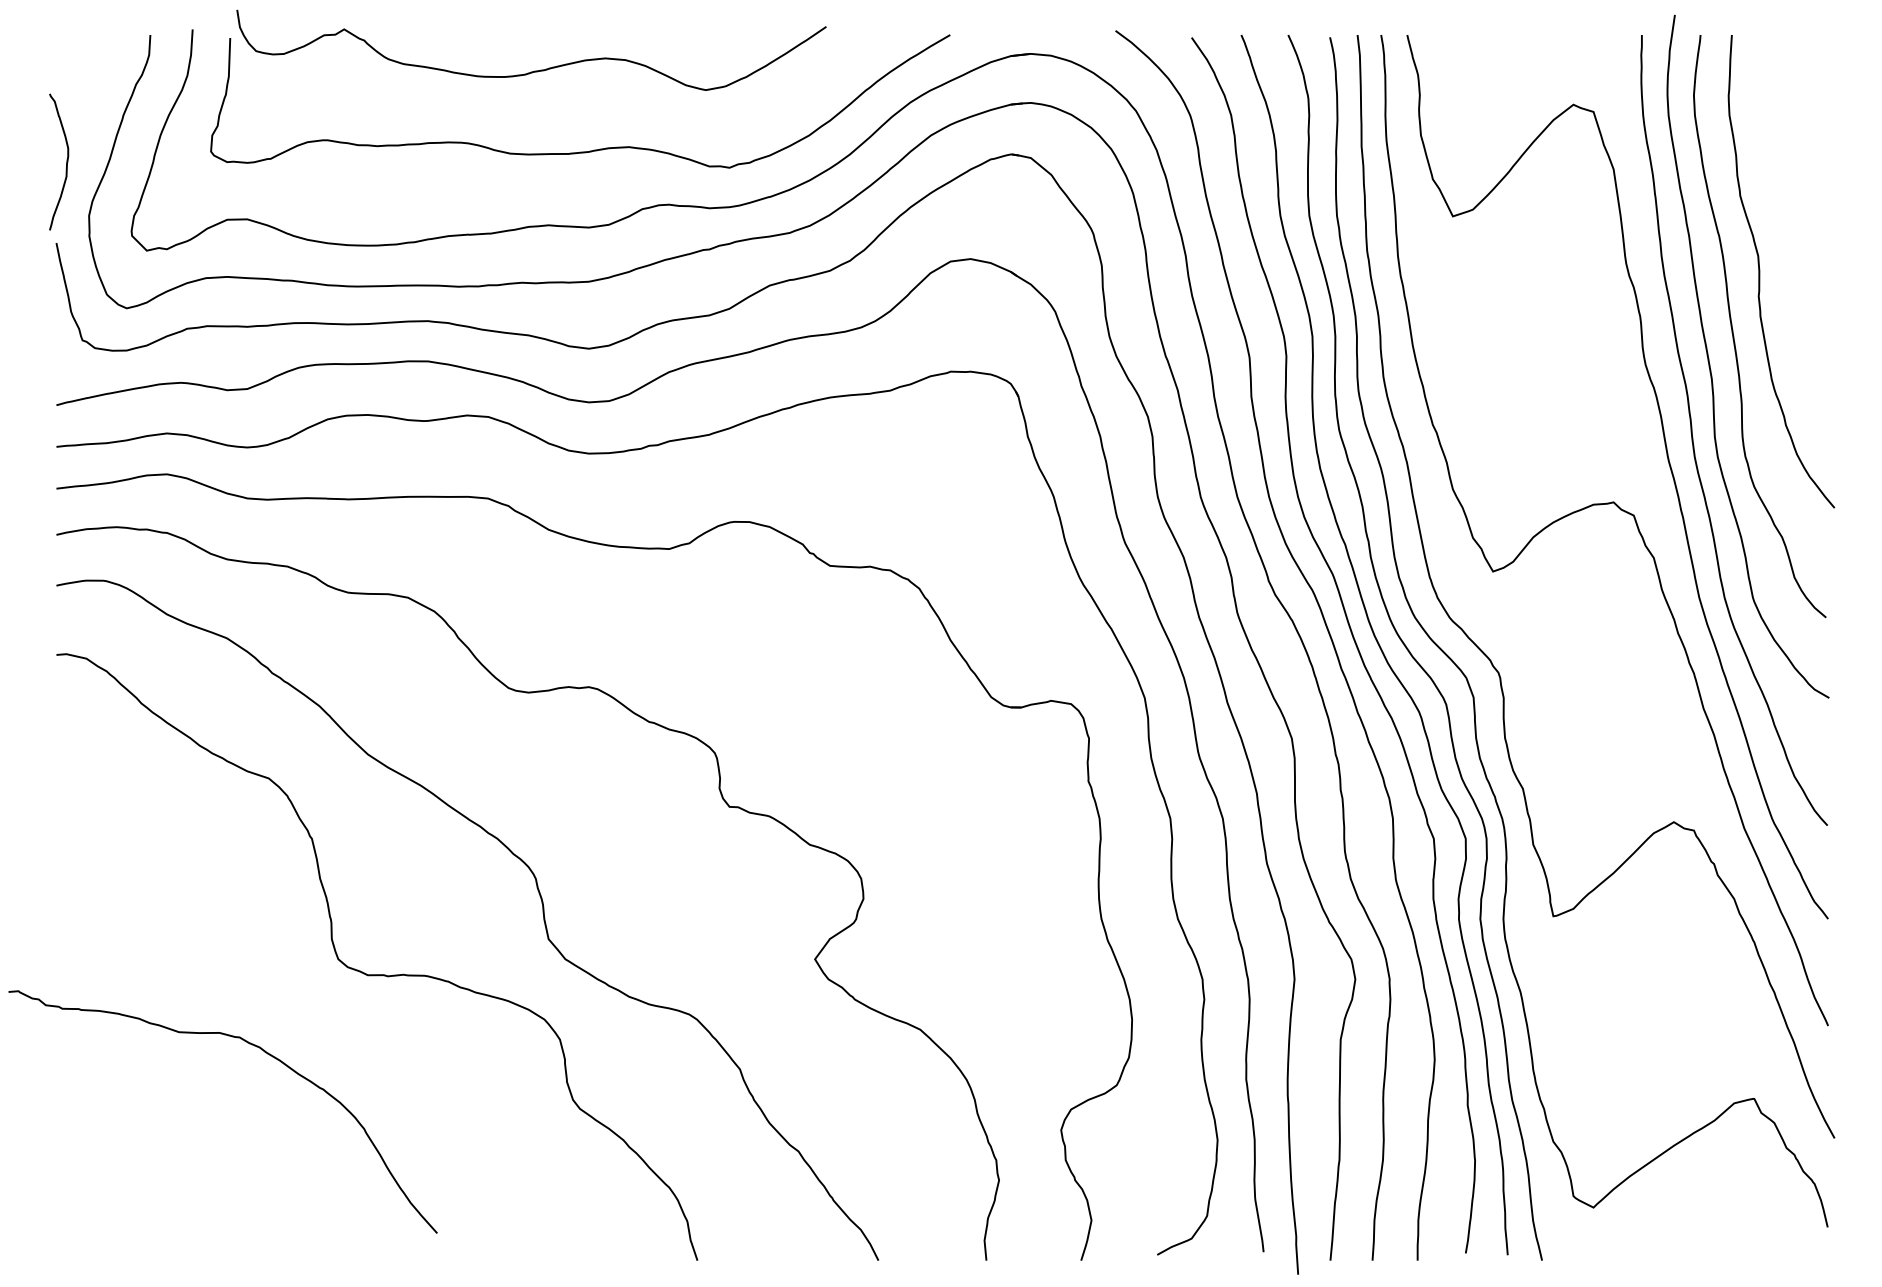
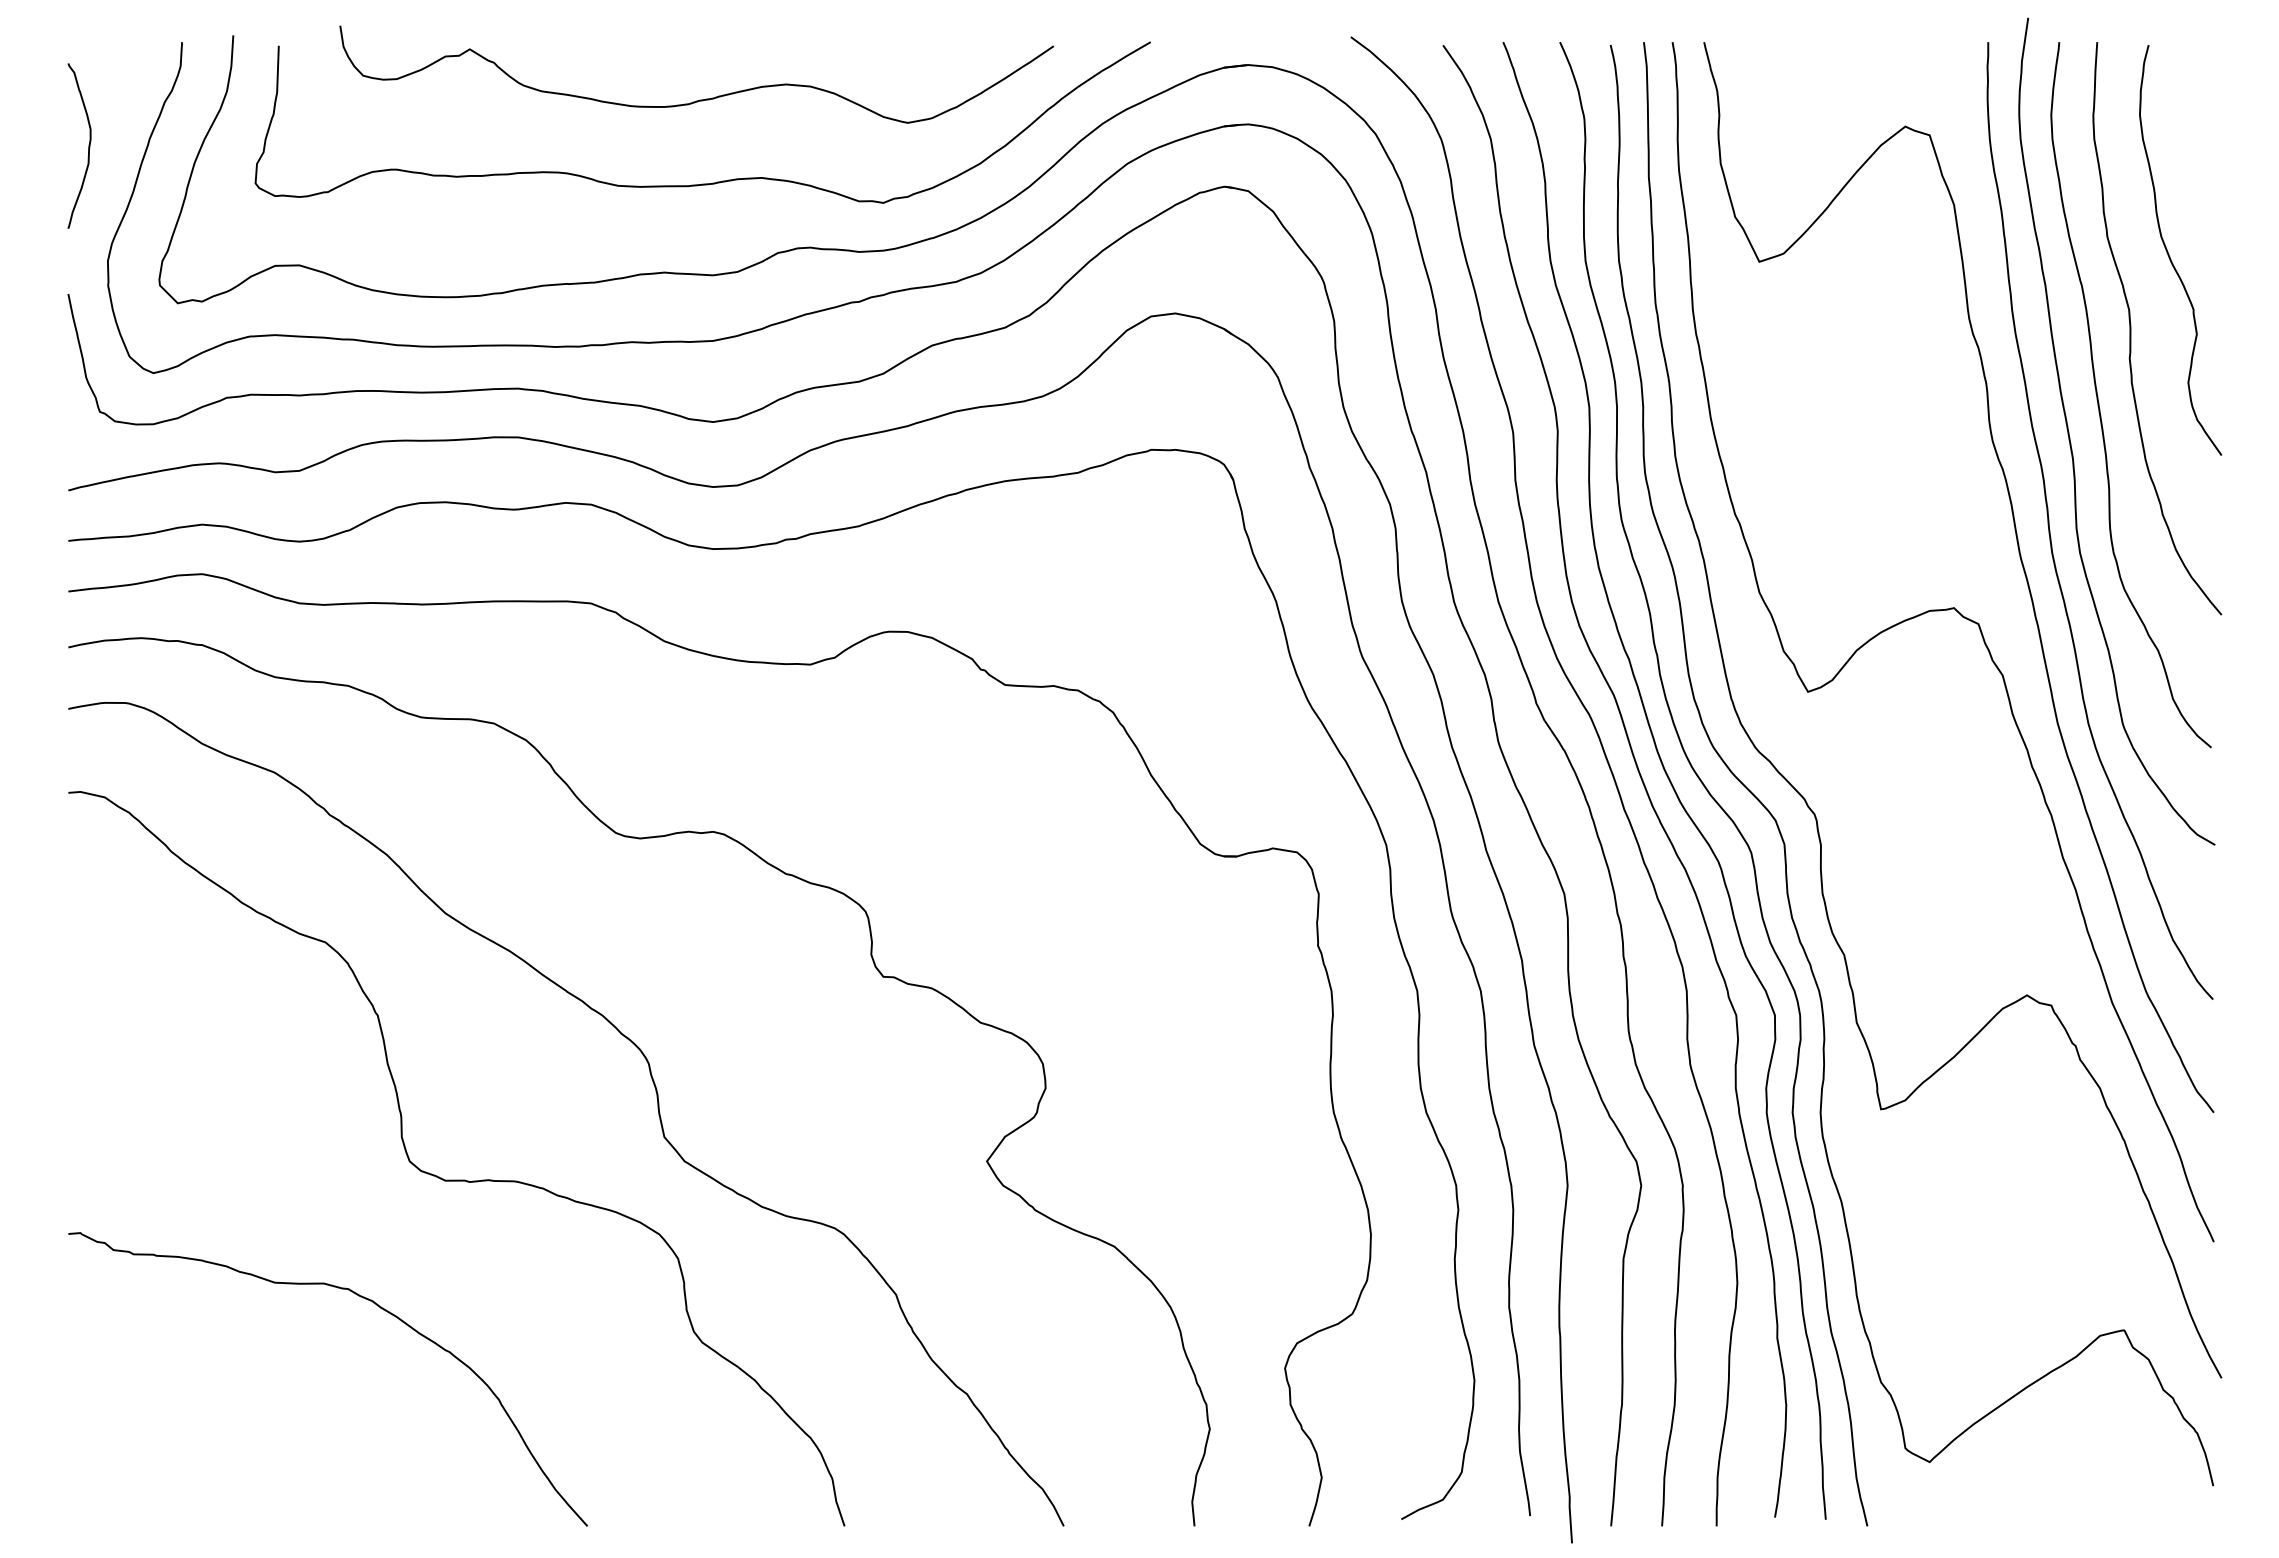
curve: (533, 70) -> (699, 99), moved
curve: (66, 161) -> (88, 145), moved
curve: (1792, 212) -> (2170, 256), added
curve: (249, 1044) -> (360, 1297), moved

